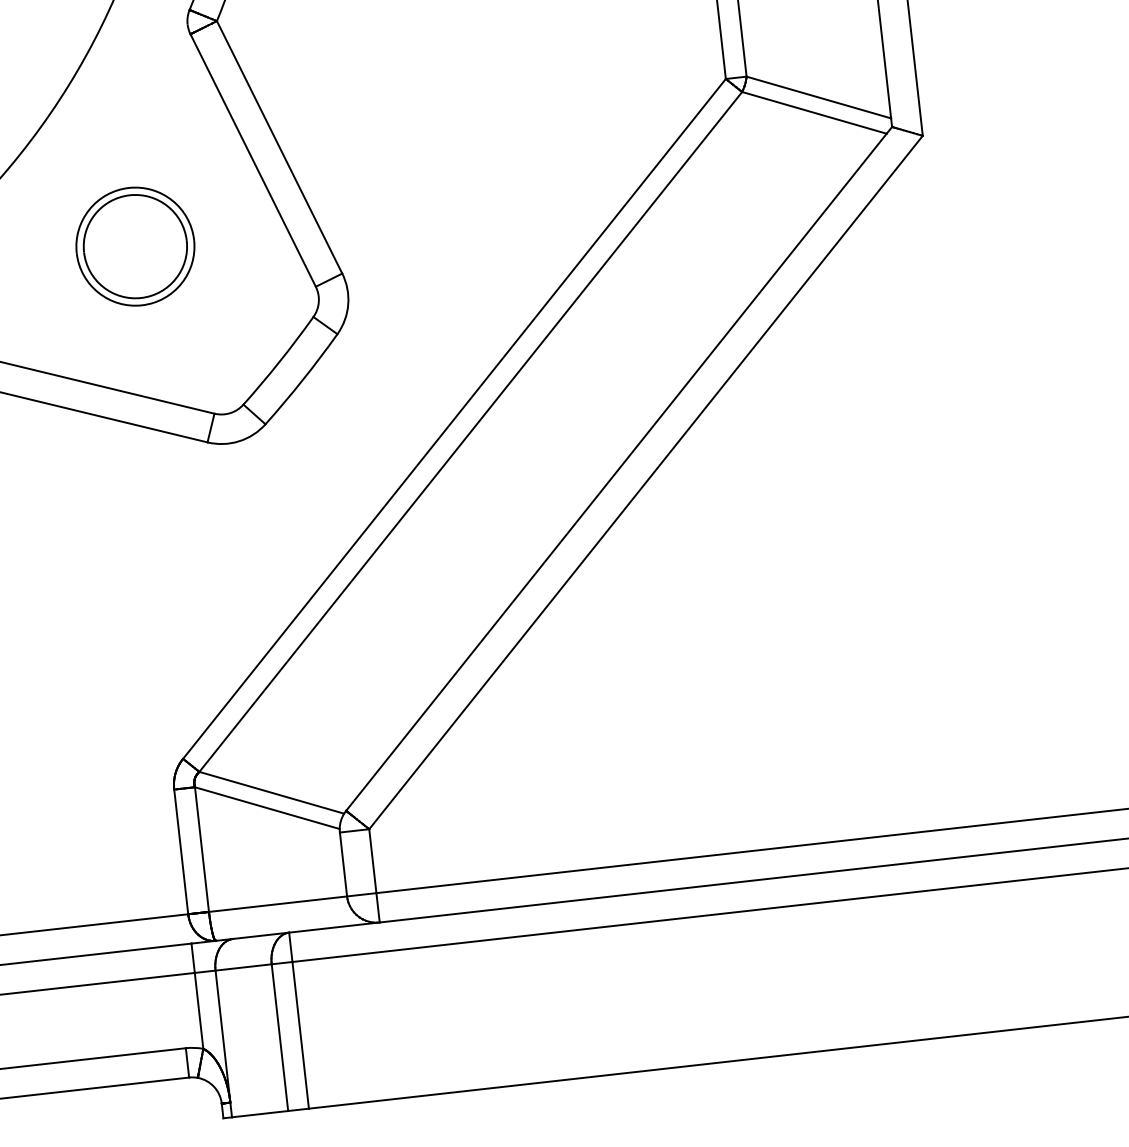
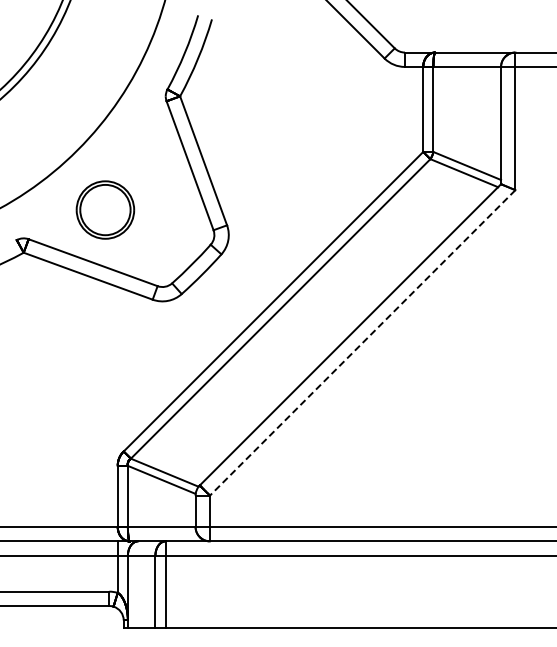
part: (135, 245) -> (105, 209), moved
line: (645, 483) -> (362, 343), solid -> dashed

